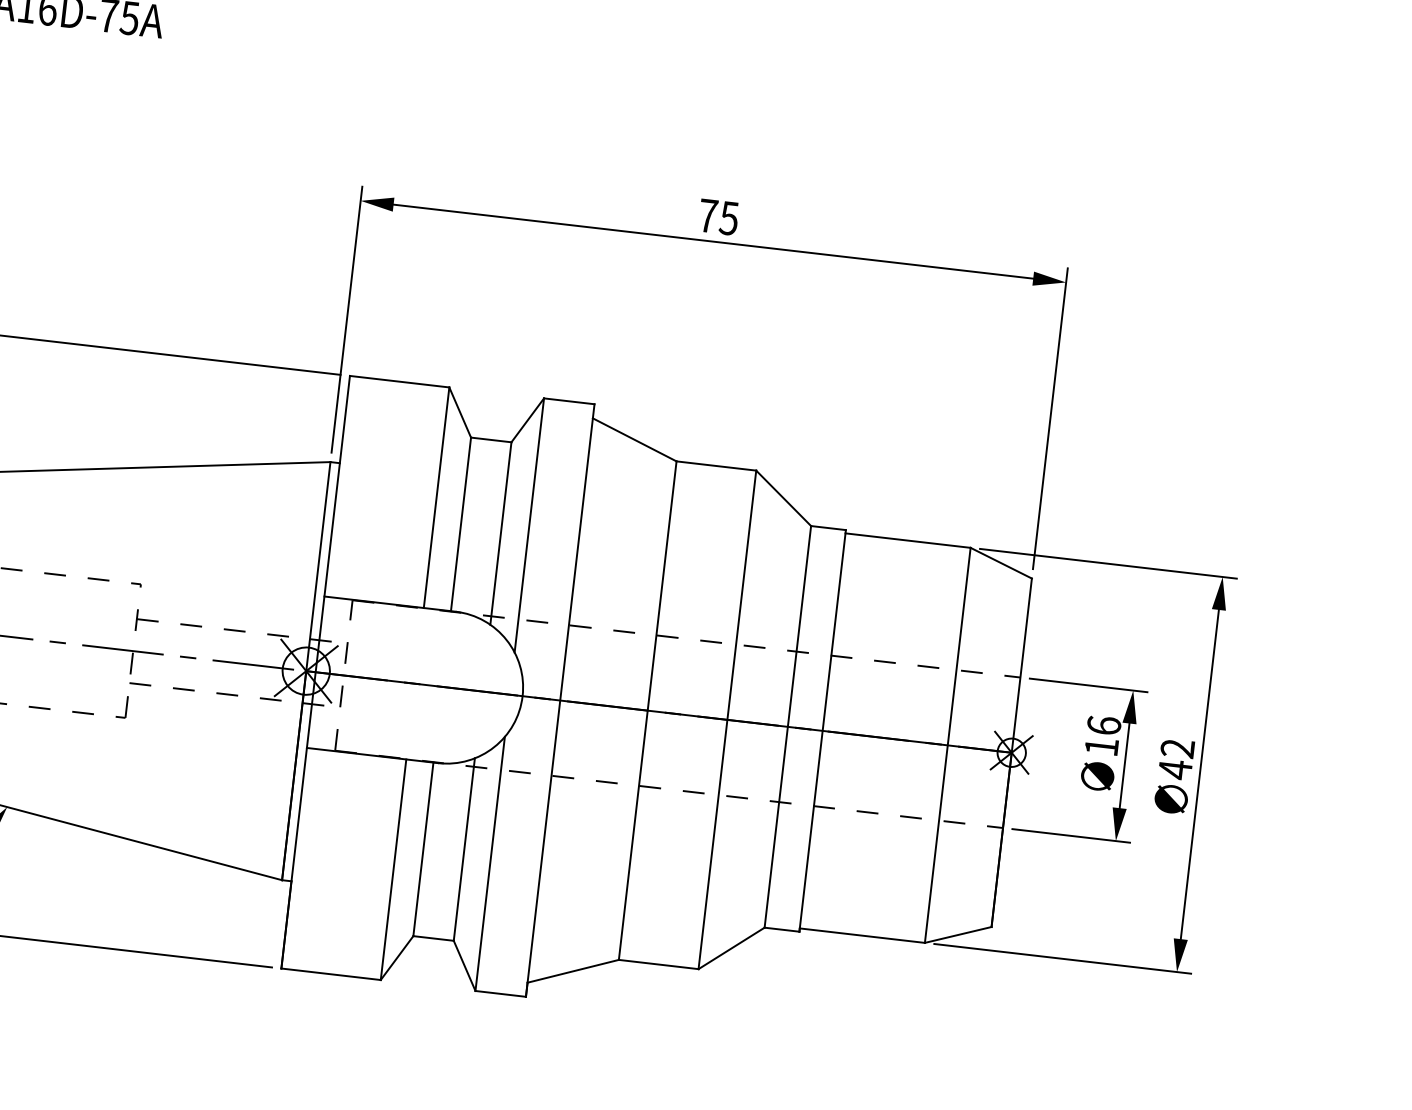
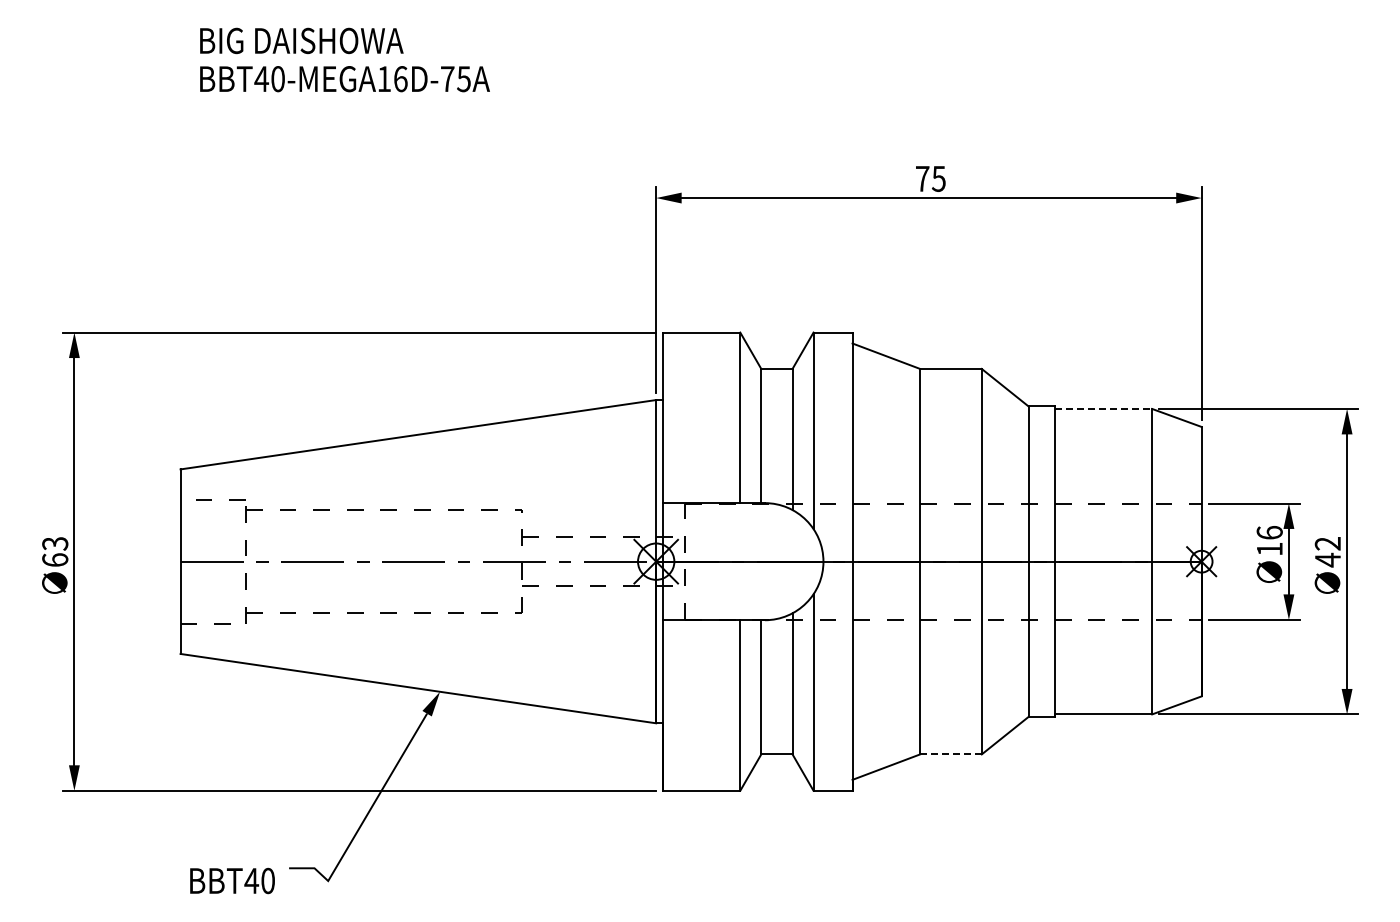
line: (909, 540) -> (1104, 408), solid -> dashed
line: (659, 964) -> (951, 754), solid -> dashed

